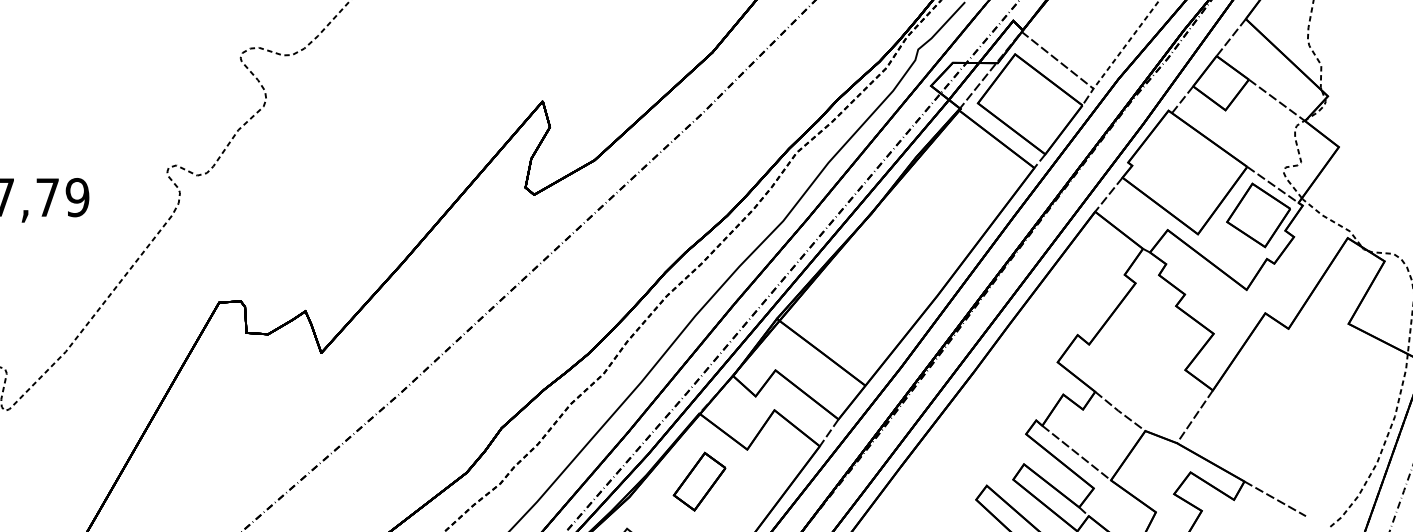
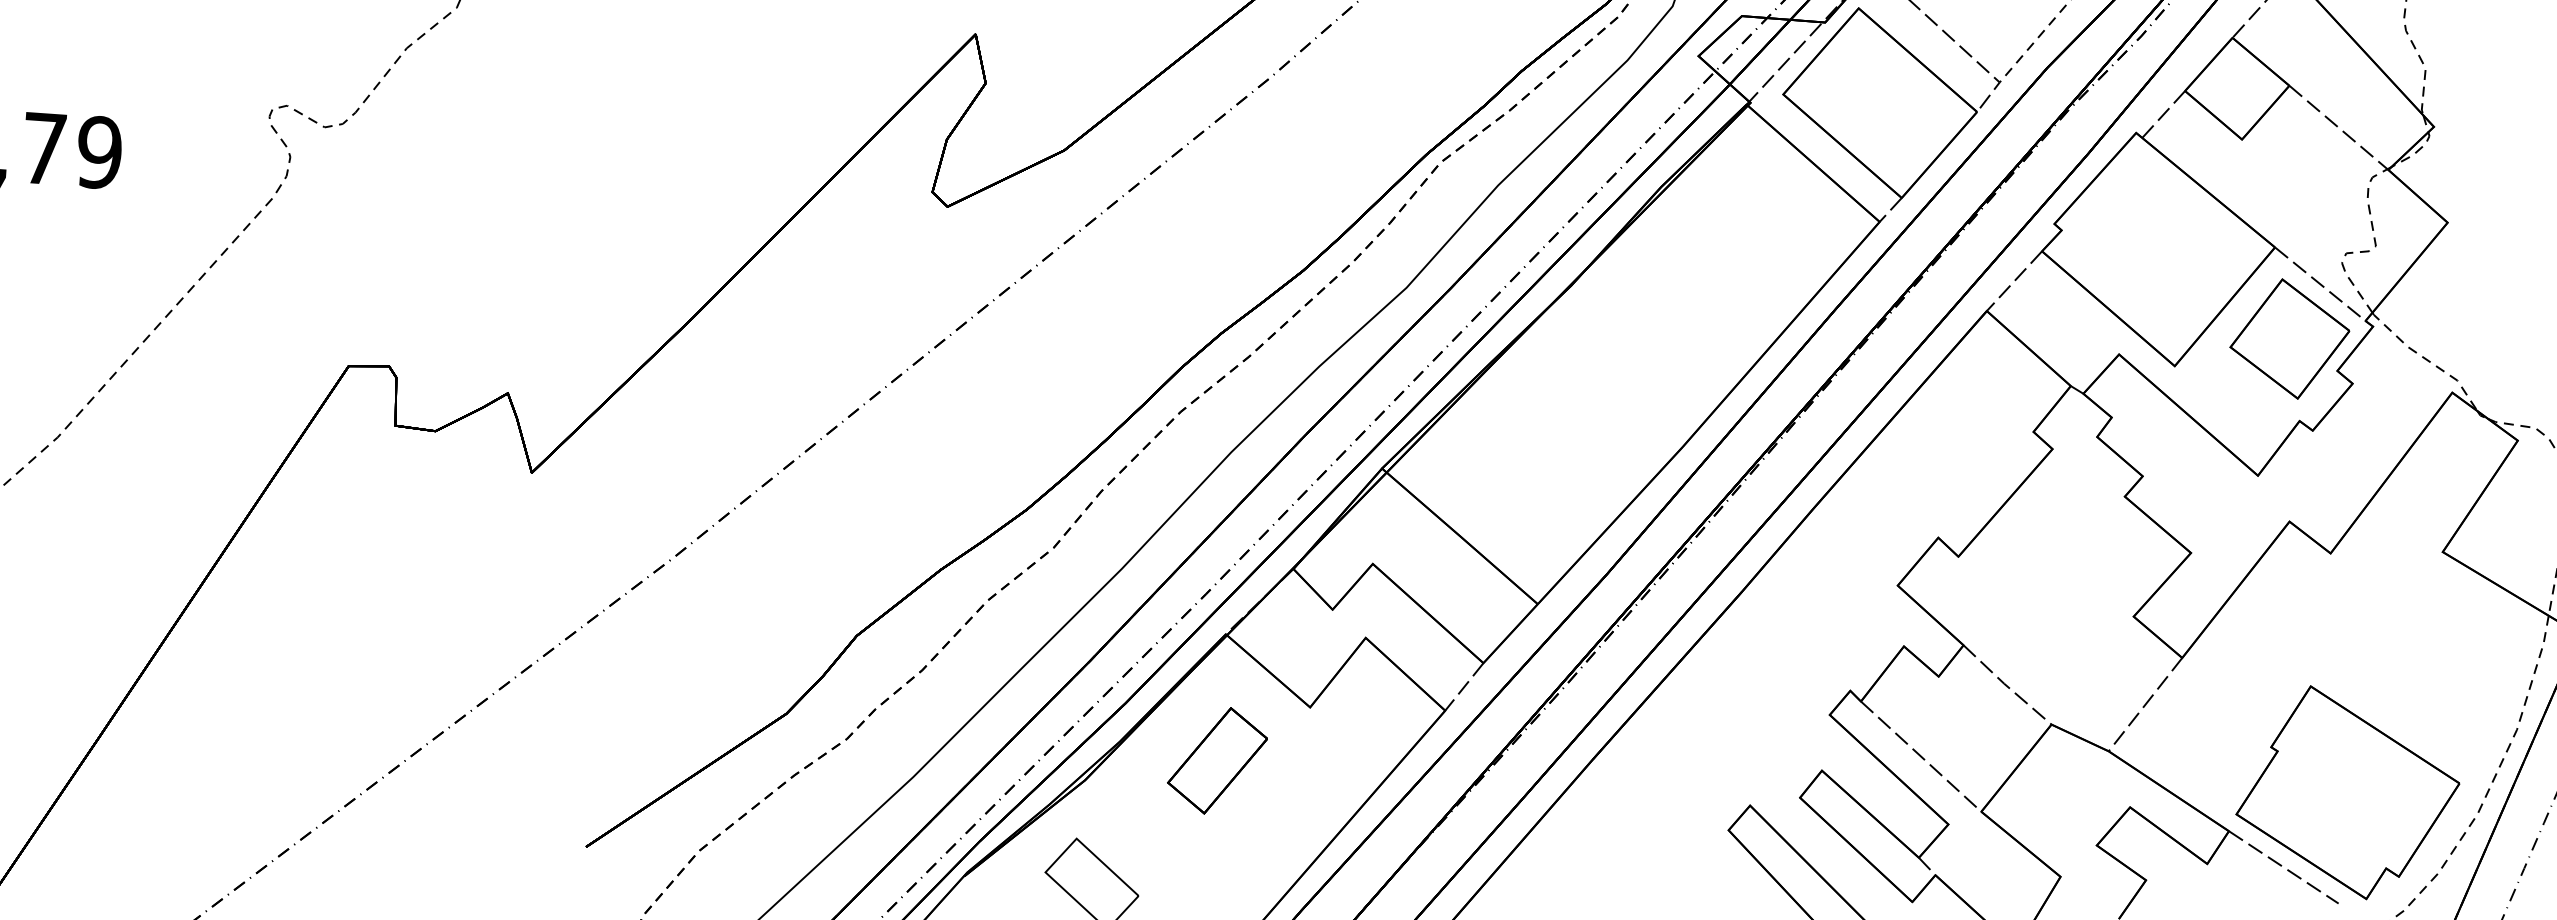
part: (1306, 456) -> (2347, 792), added

